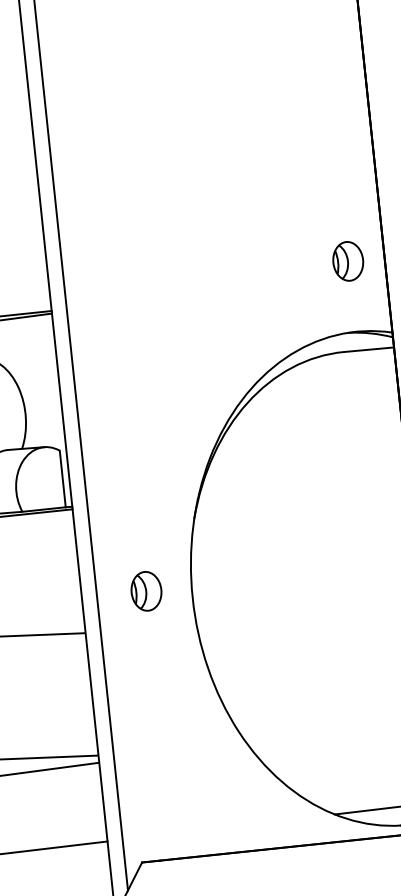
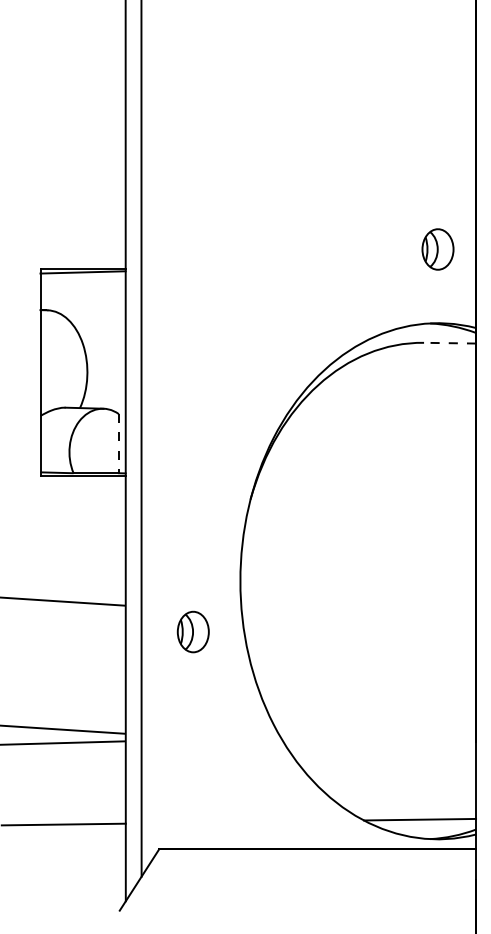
line: (368, 350) -> (449, 343), solid -> dashed
line: (62, 478) -> (118, 443), solid -> dashed
part: (145, 590) -> (192, 631), moved

